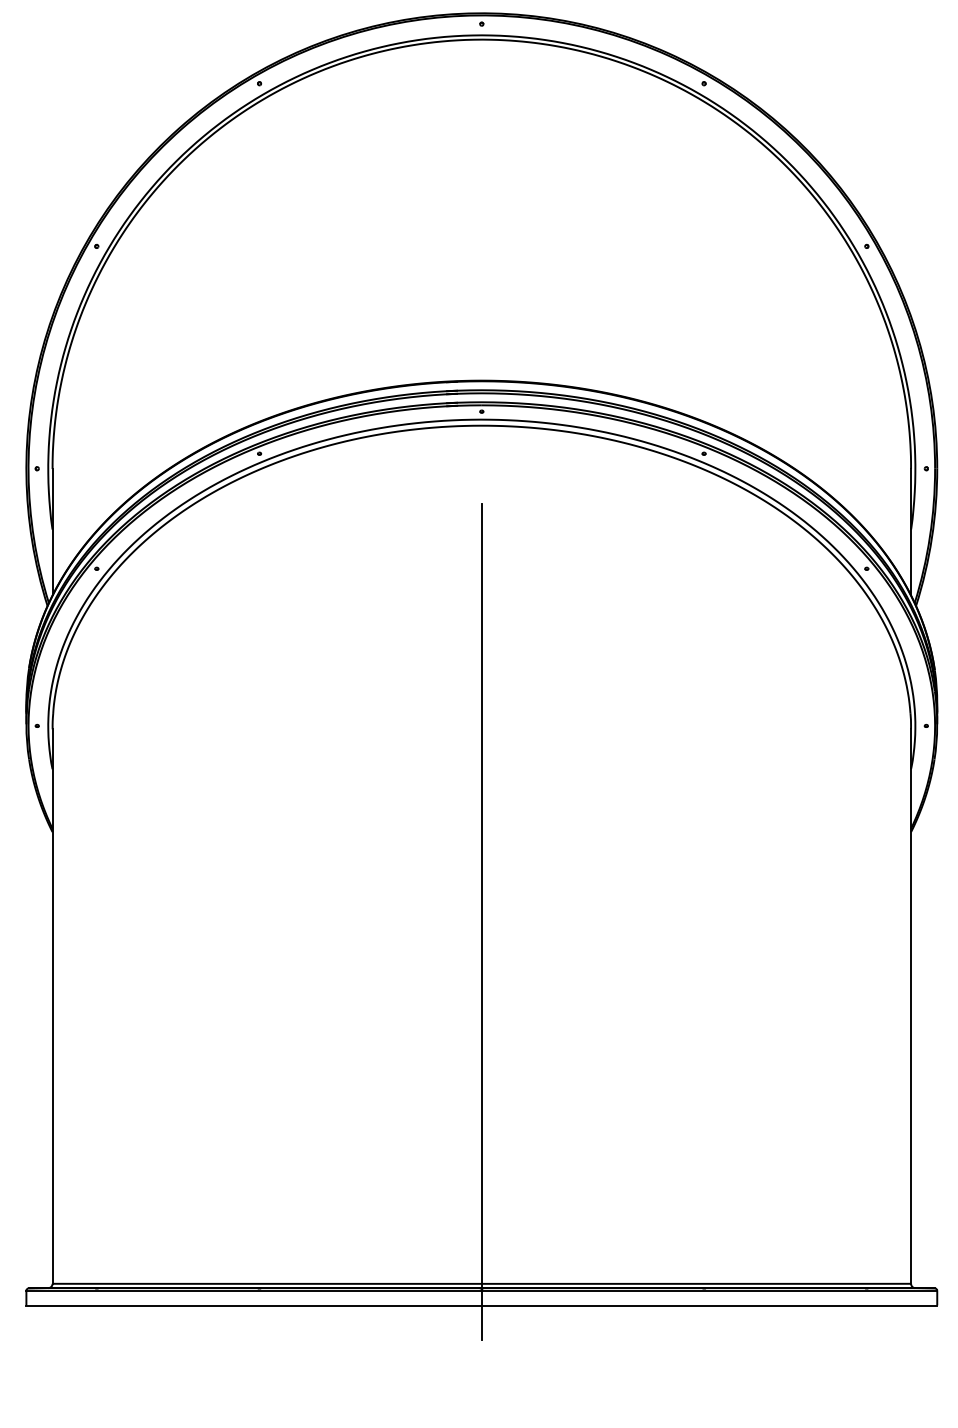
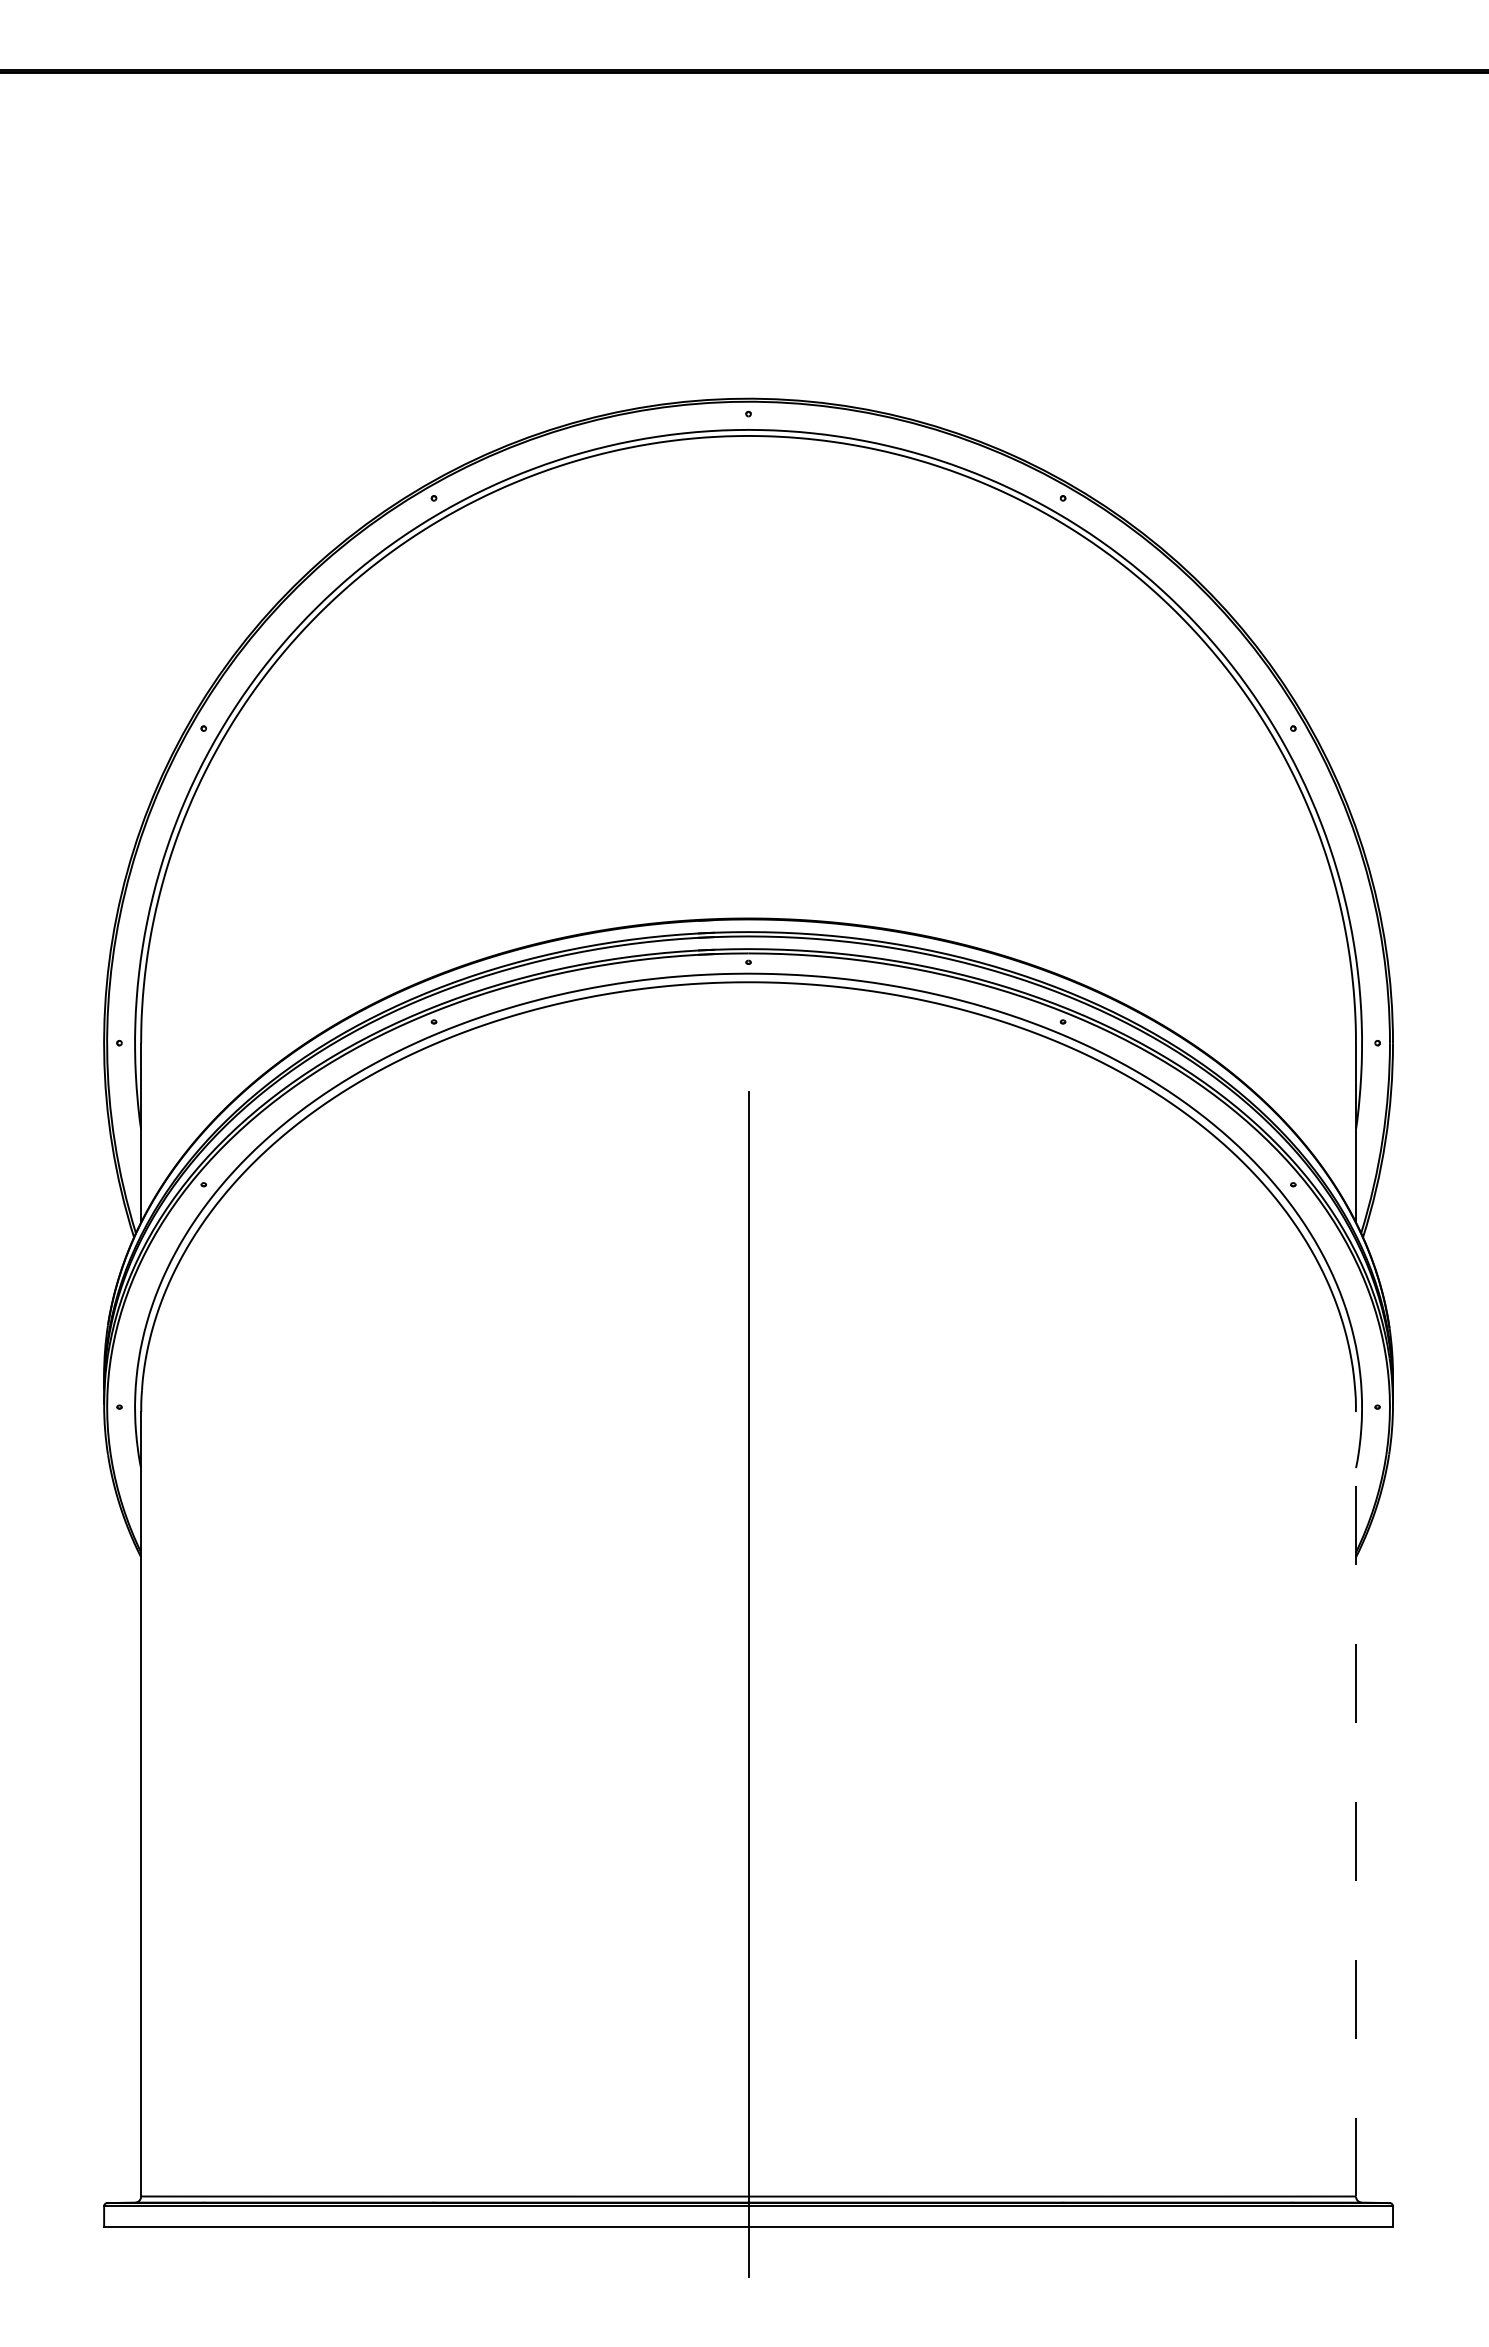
line: (911, 1006) -> (1356, 1803), solid -> dashed

